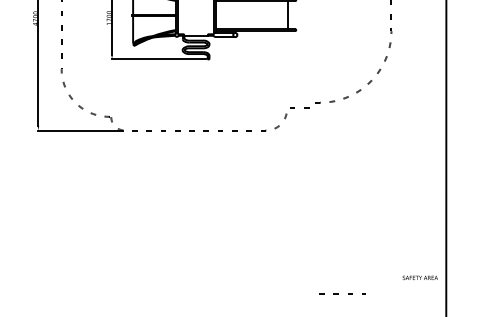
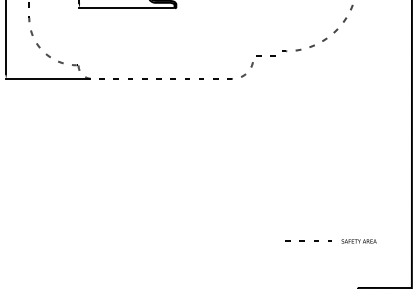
text: (419, 277) -> (358, 241), moved

